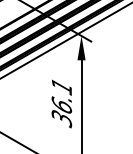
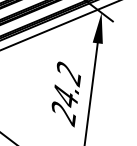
text: (61, 103) -> (65, 94), 36.1 -> 24.2

